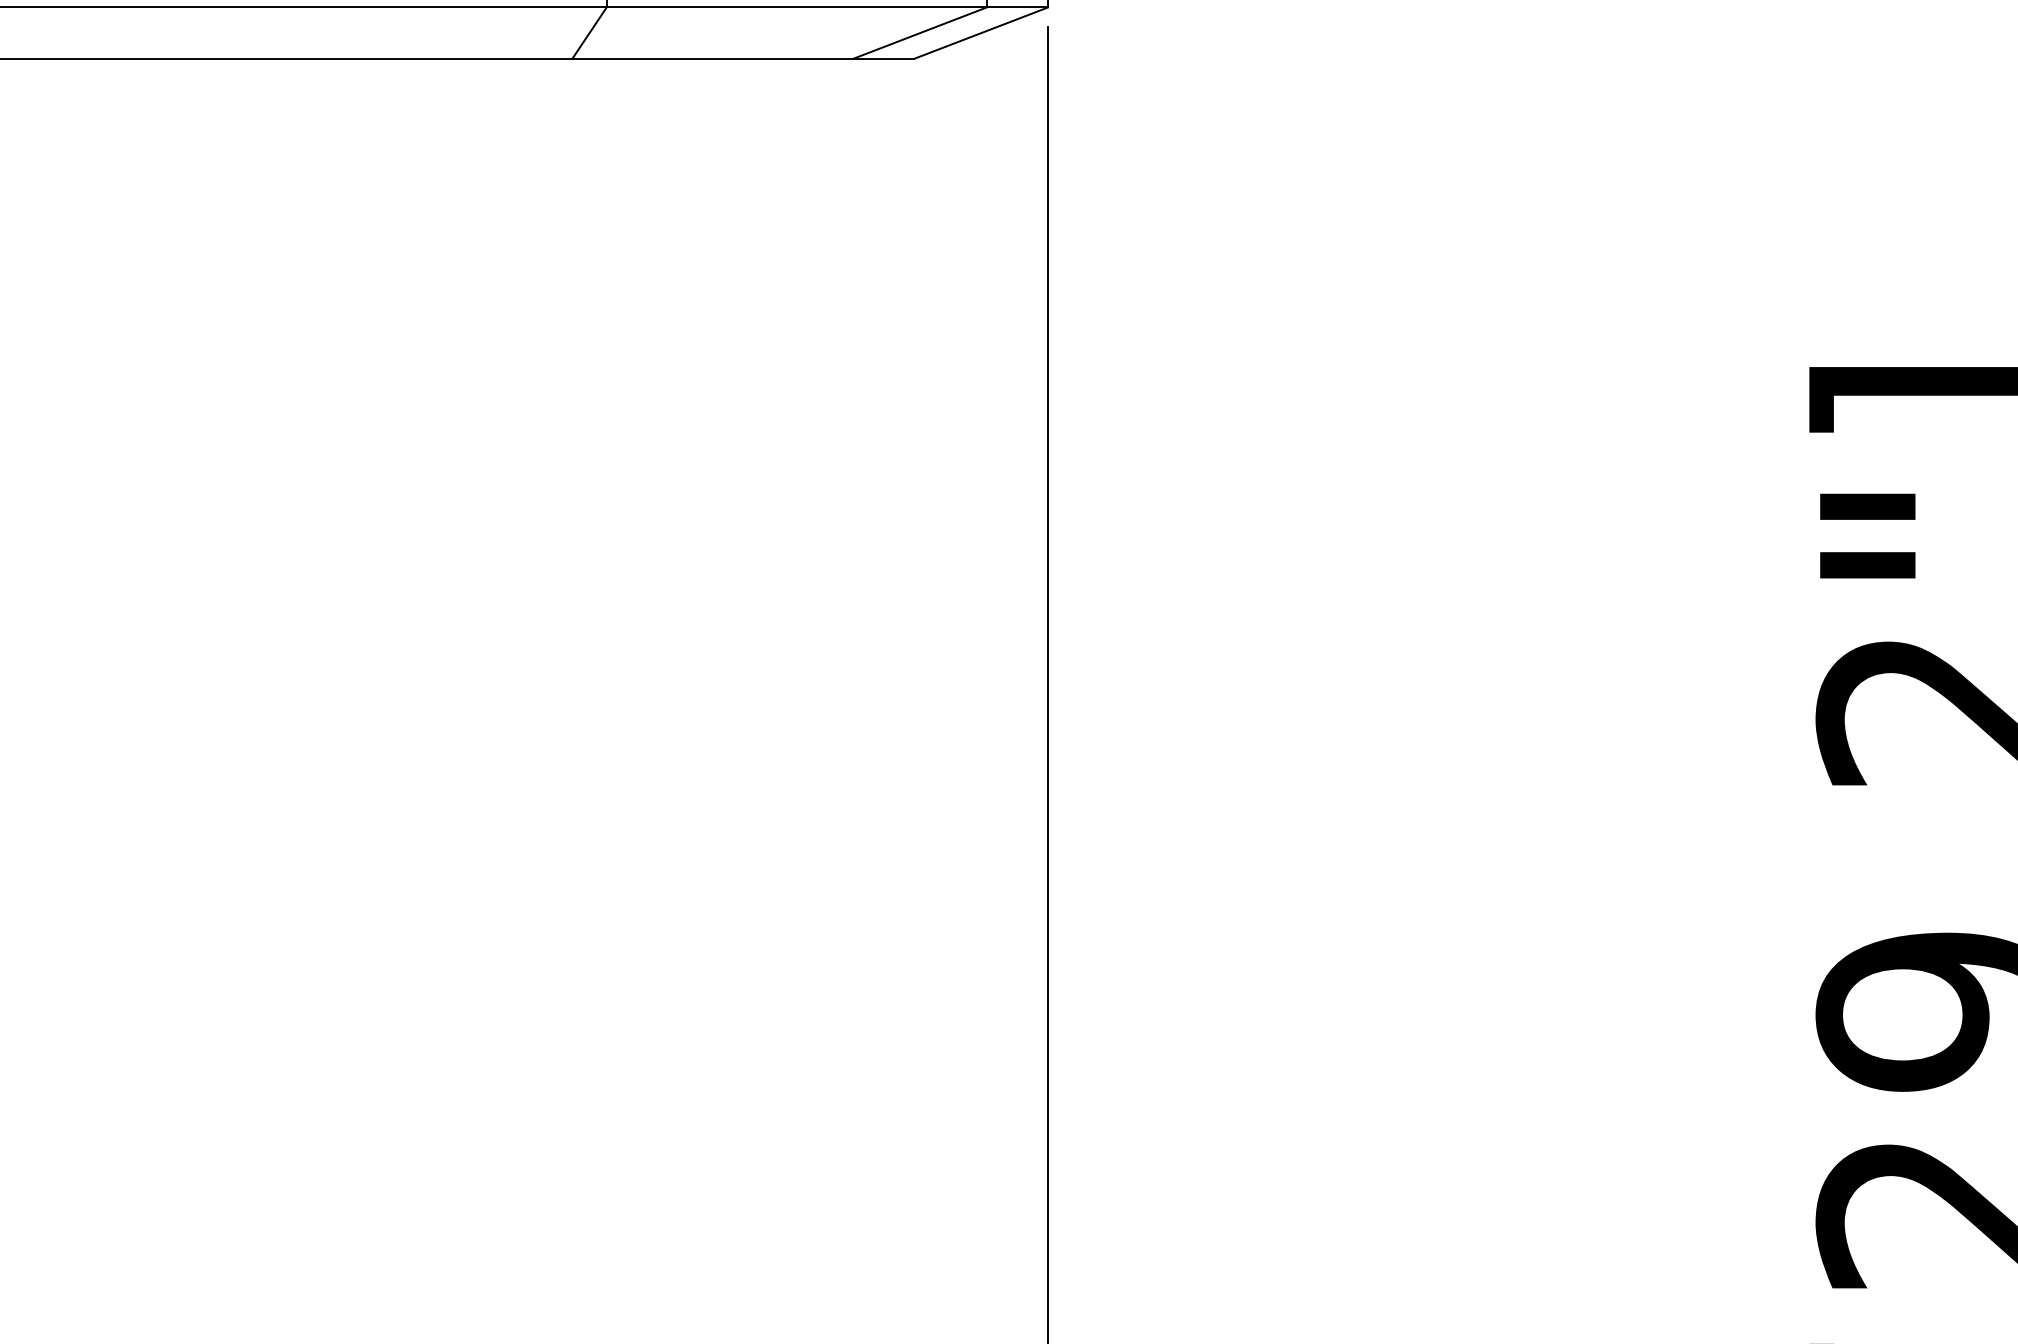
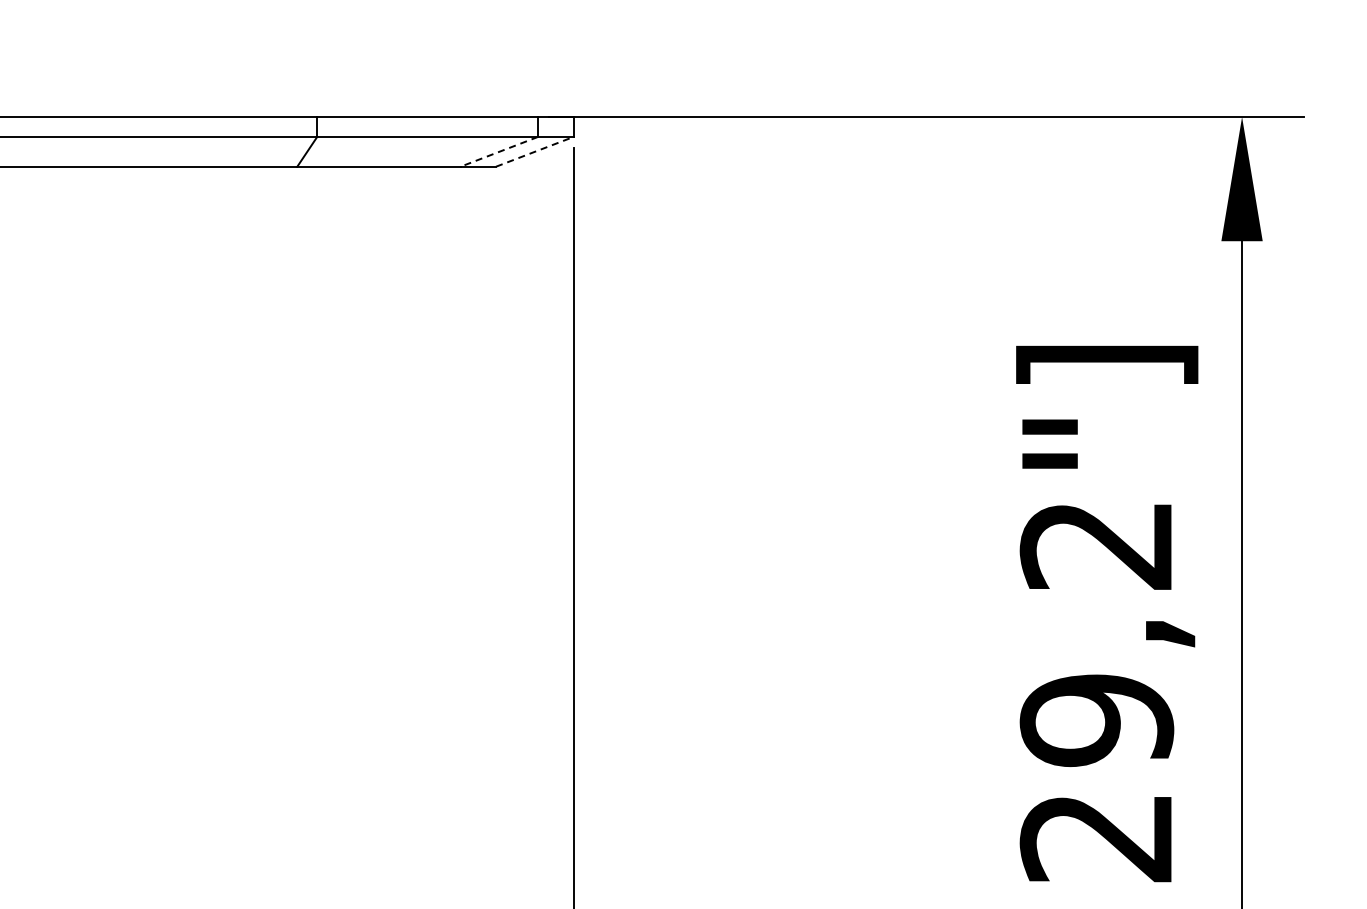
line: (920, 32) -> (499, 151), solid -> dashed
line: (980, 32) -> (534, 151), solid -> dashed

